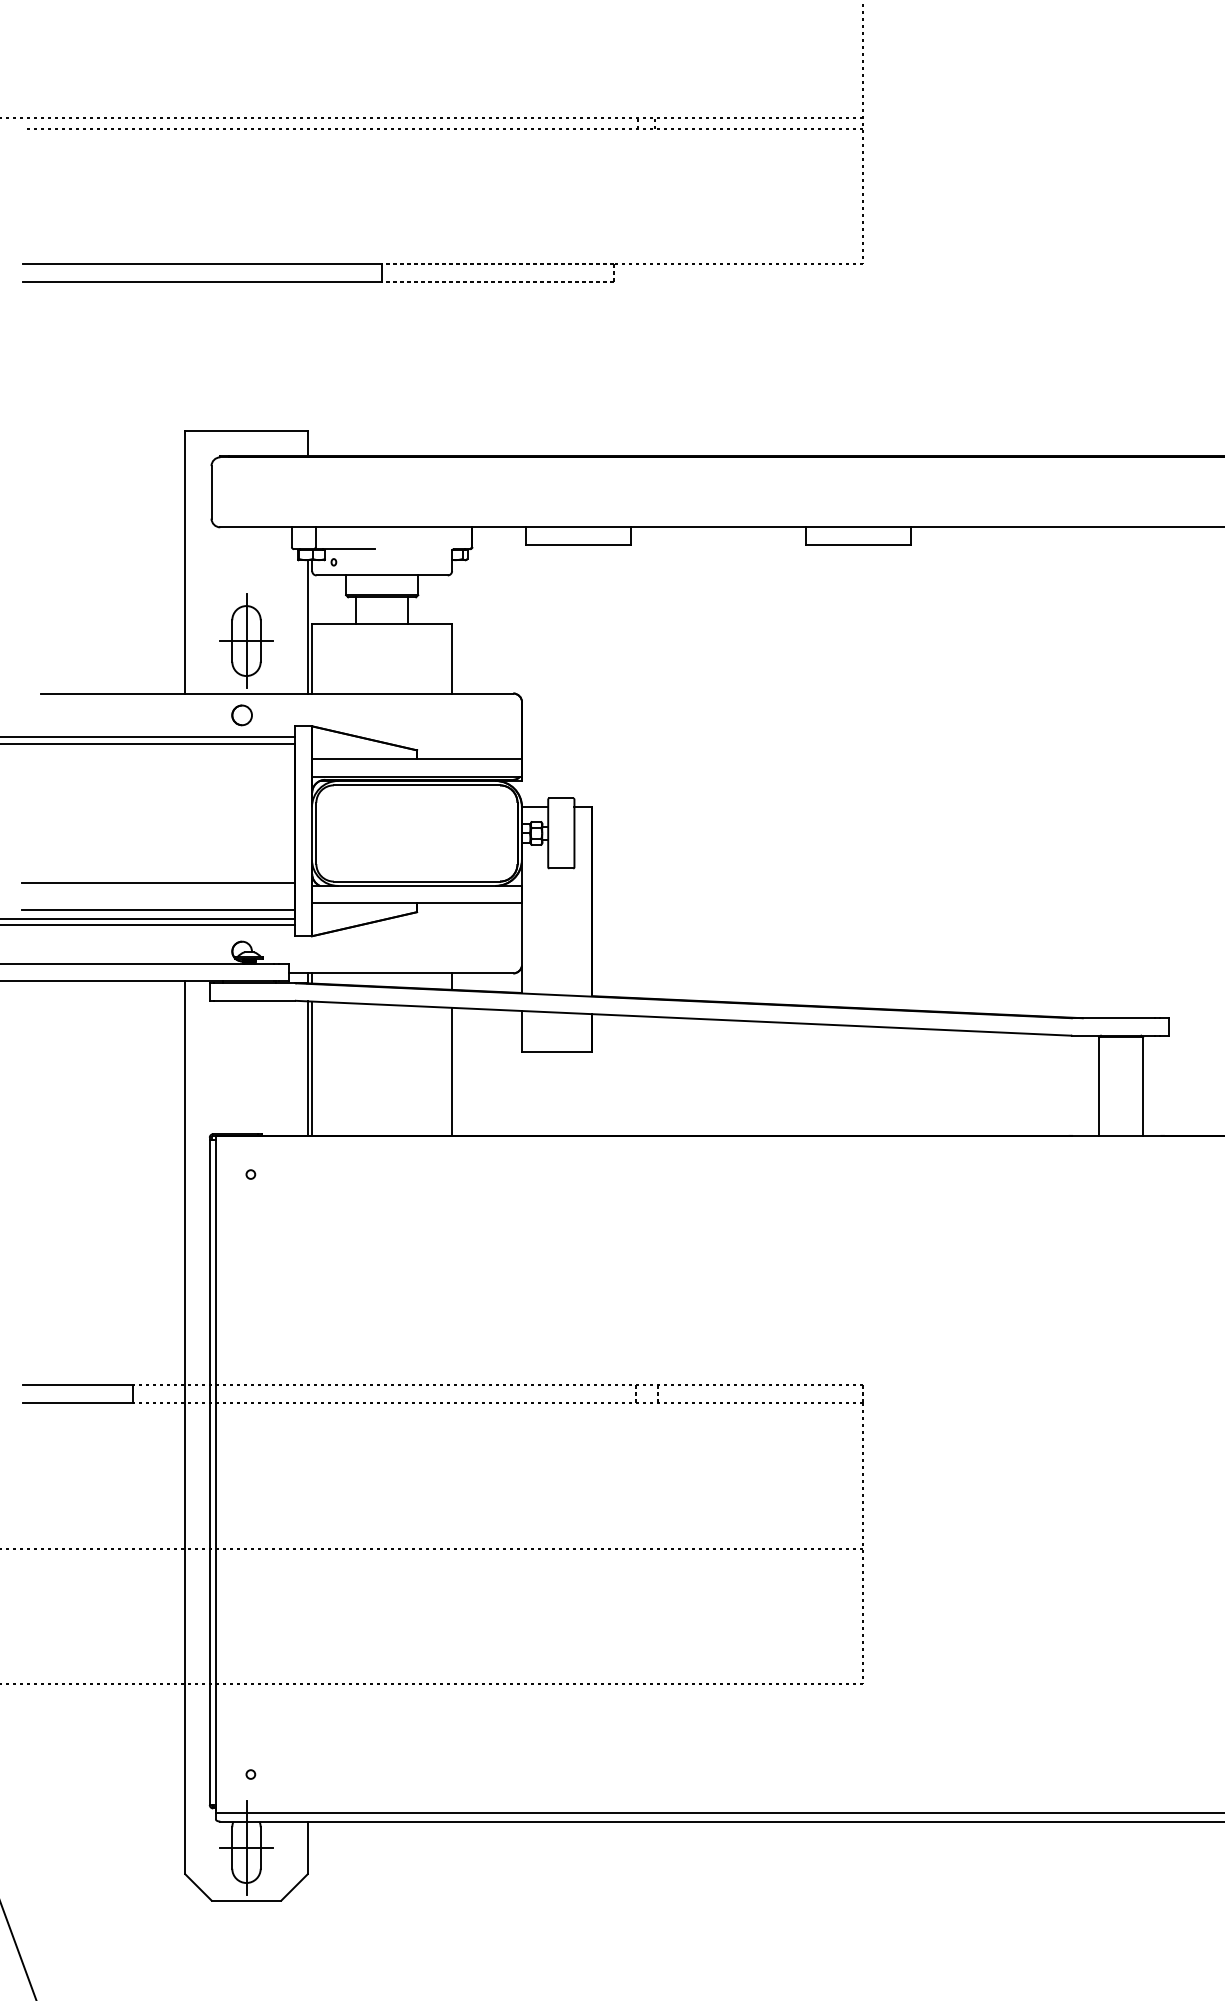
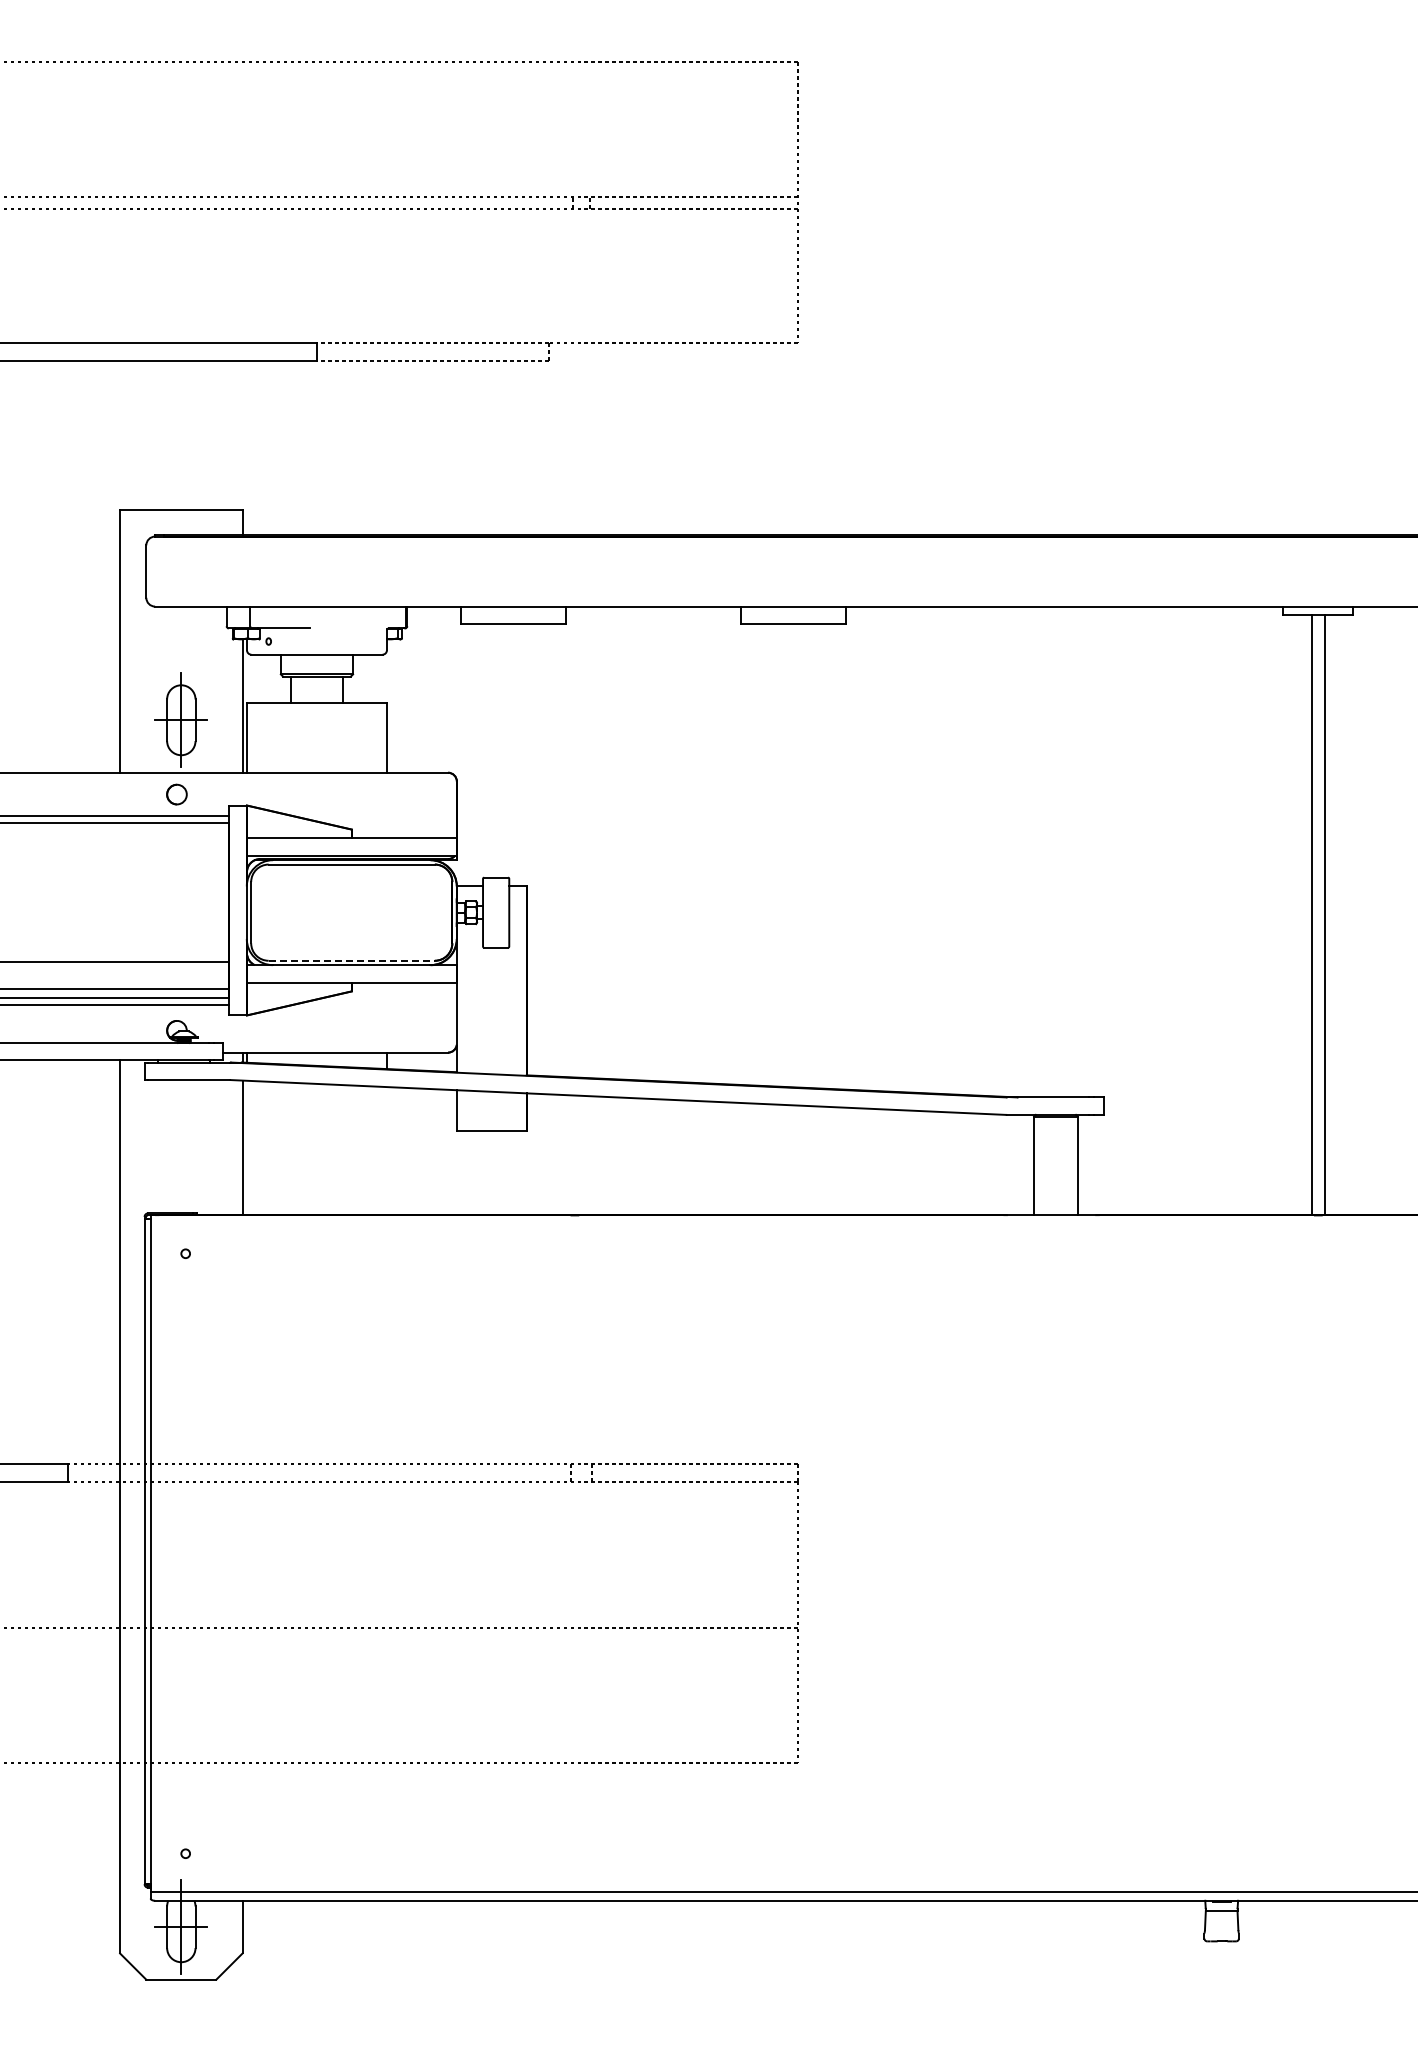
line: (417, 881) -> (352, 960), solid -> dashed
line: (312, 1068) -> (247, 1147), removed
line: (451, 1072) -> (386, 1151), removed

